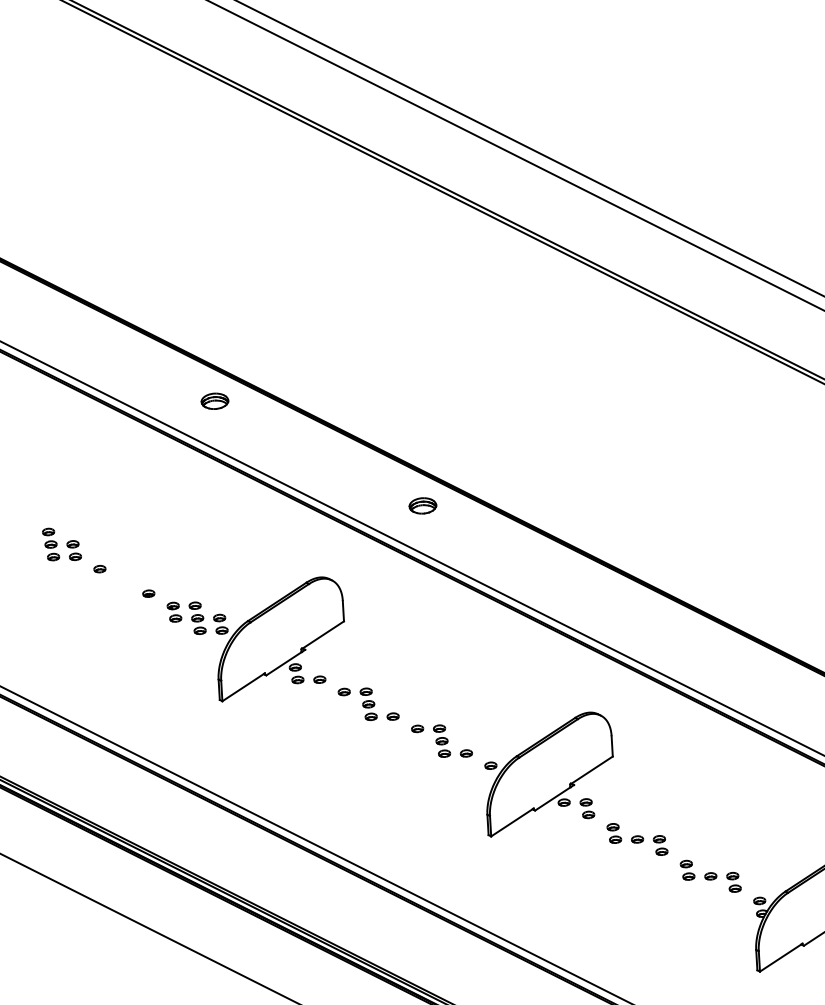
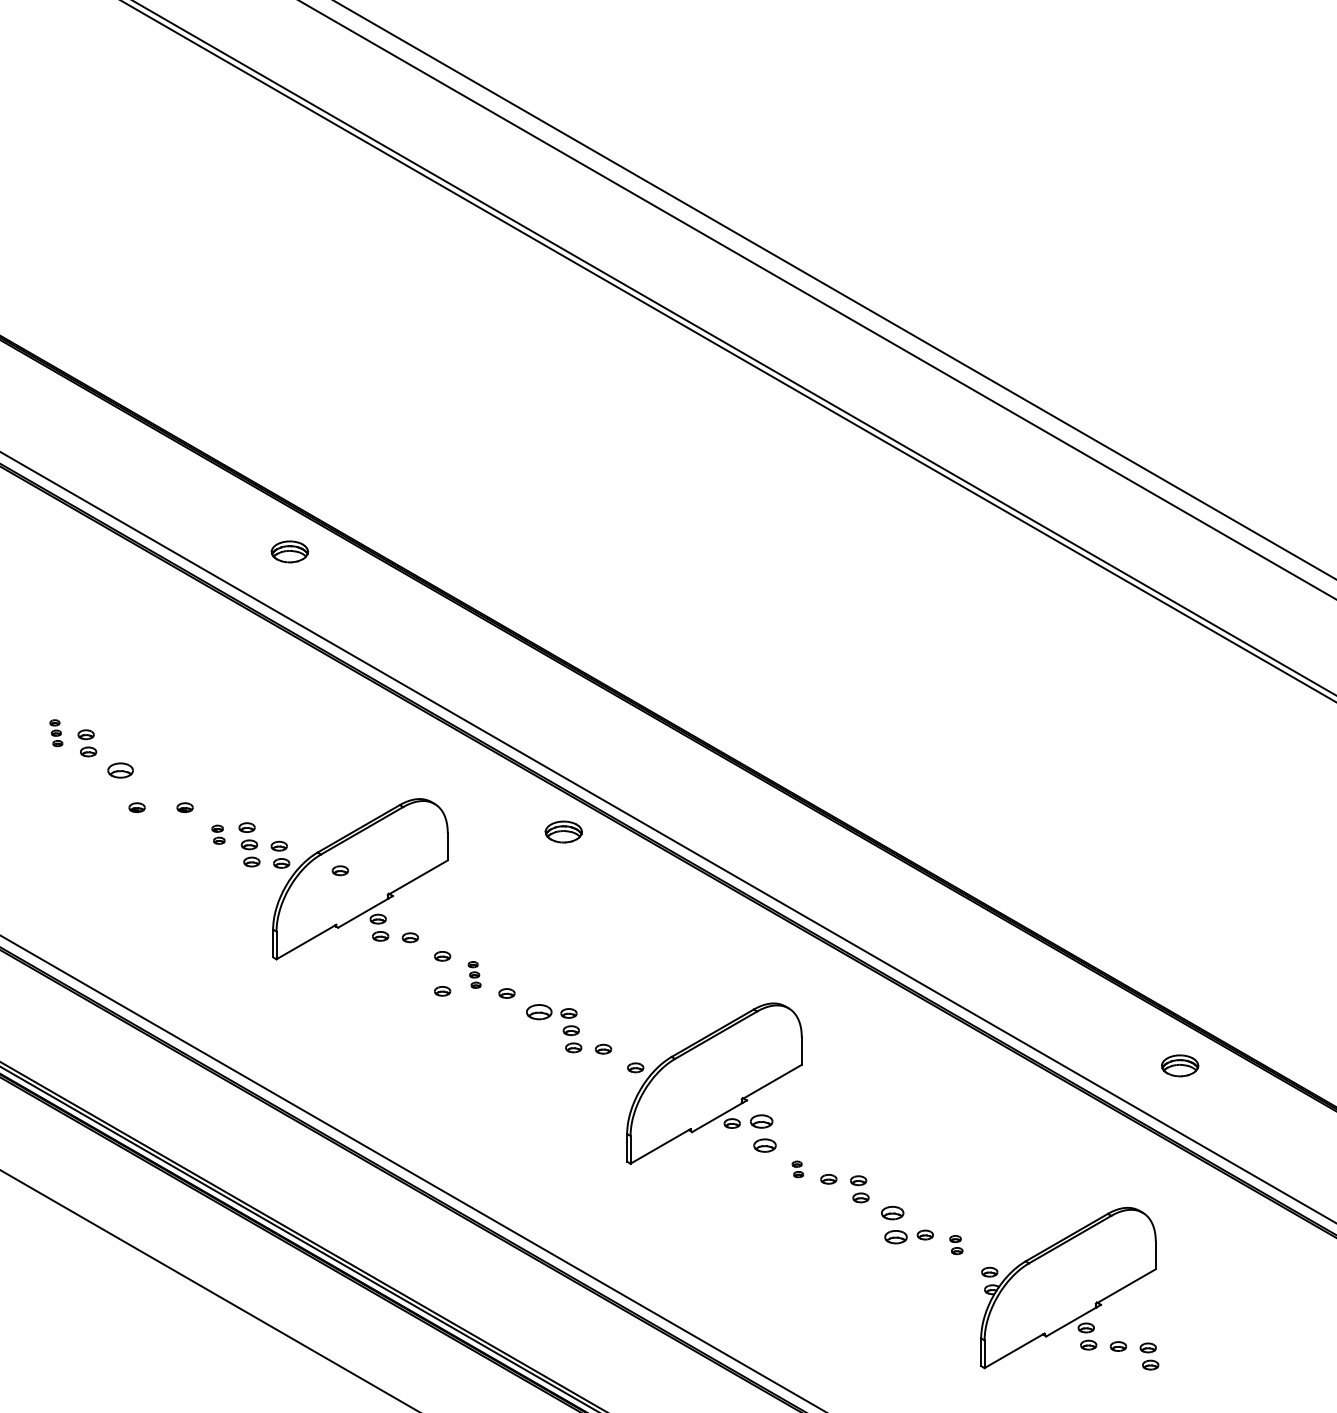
part: (422, 505) -> (563, 831), moved
part: (51, 543) -> (56, 732), size x0.6
part: (99, 569) -> (120, 770), size x1.6
part: (113, 595) -> (136, 807), added
part: (174, 611) -> (218, 834), size x0.7
part: (264, 633) -> (339, 870), added
part: (368, 704) -> (474, 974), size x0.6
part: (345, 717) -> (442, 991), added
part: (417, 728) -> (538, 1011), size x1.6
part: (586, 808) -> (762, 1133), size x1.4
part: (614, 833) -> (797, 1169), size x0.6
part: (687, 869) -> (894, 1224), size x1.4
part: (734, 881) -> (956, 1244), size x0.7

